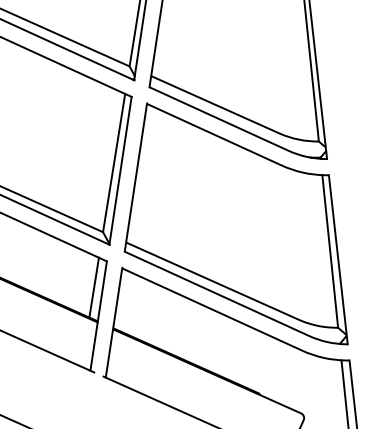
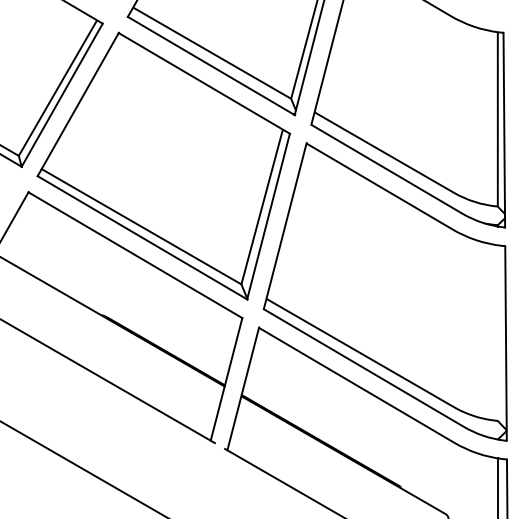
line: (329, 250) -> (497, 332), removed
line: (93, 287) -> (224, 346), removed

